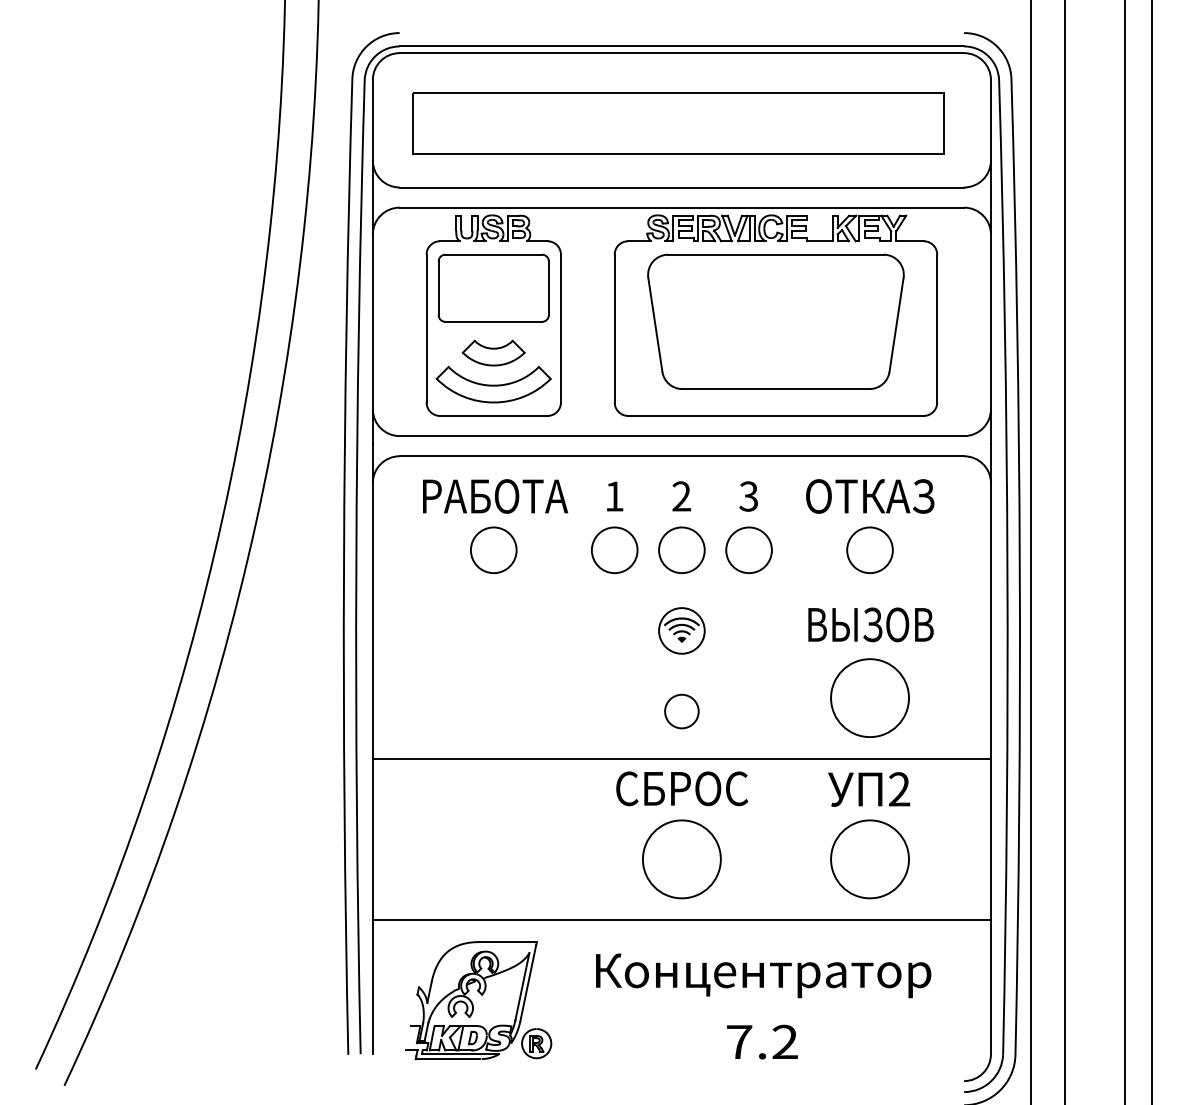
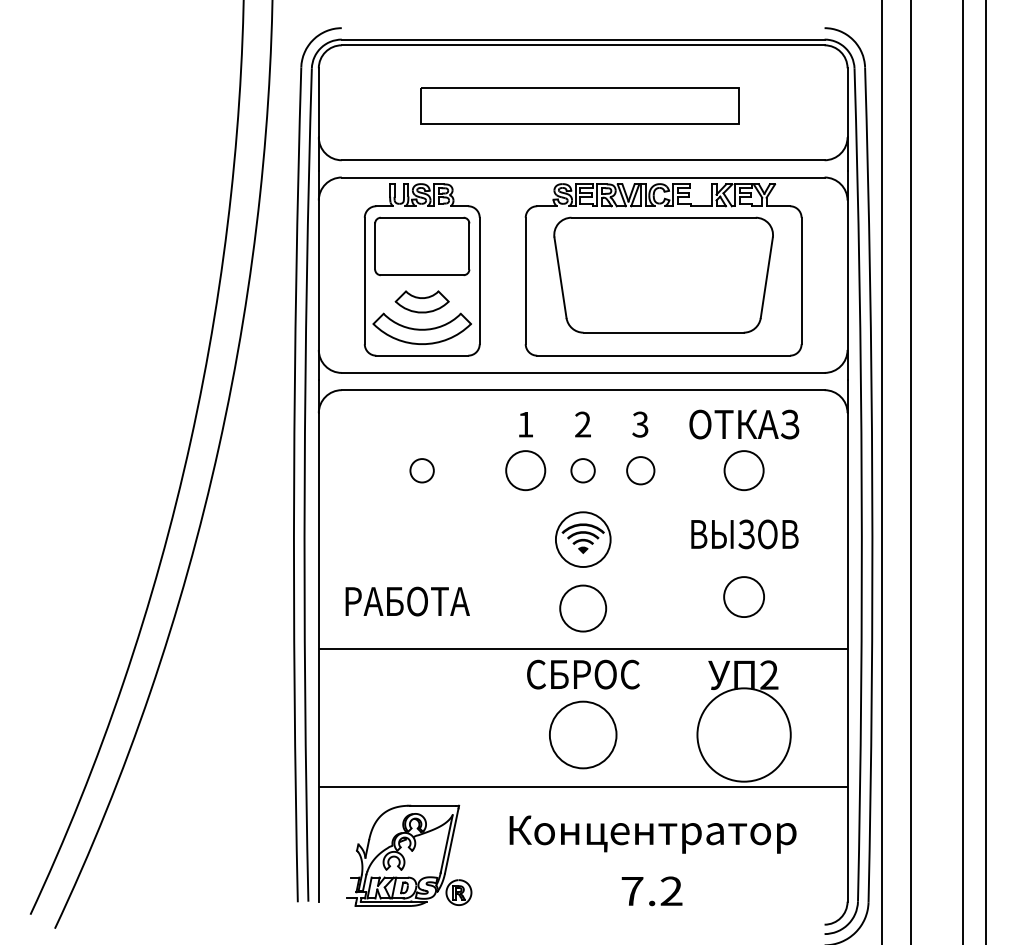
part: (677, 123) -> (579, 105), size x0.7
text: (495, 496) -> (407, 601), moved
circle: (492, 550) -> (421, 470), size x0.6
circle: (681, 550) -> (582, 470), size x0.6
circle: (748, 550) -> (640, 470), size x0.7
part: (681, 630) -> (582, 539), size x1.4
circle: (869, 697) -> (743, 596), size x0.6
circle: (681, 711) -> (582, 608), size x1.6
circle: (869, 858) -> (743, 734), size x1.4

